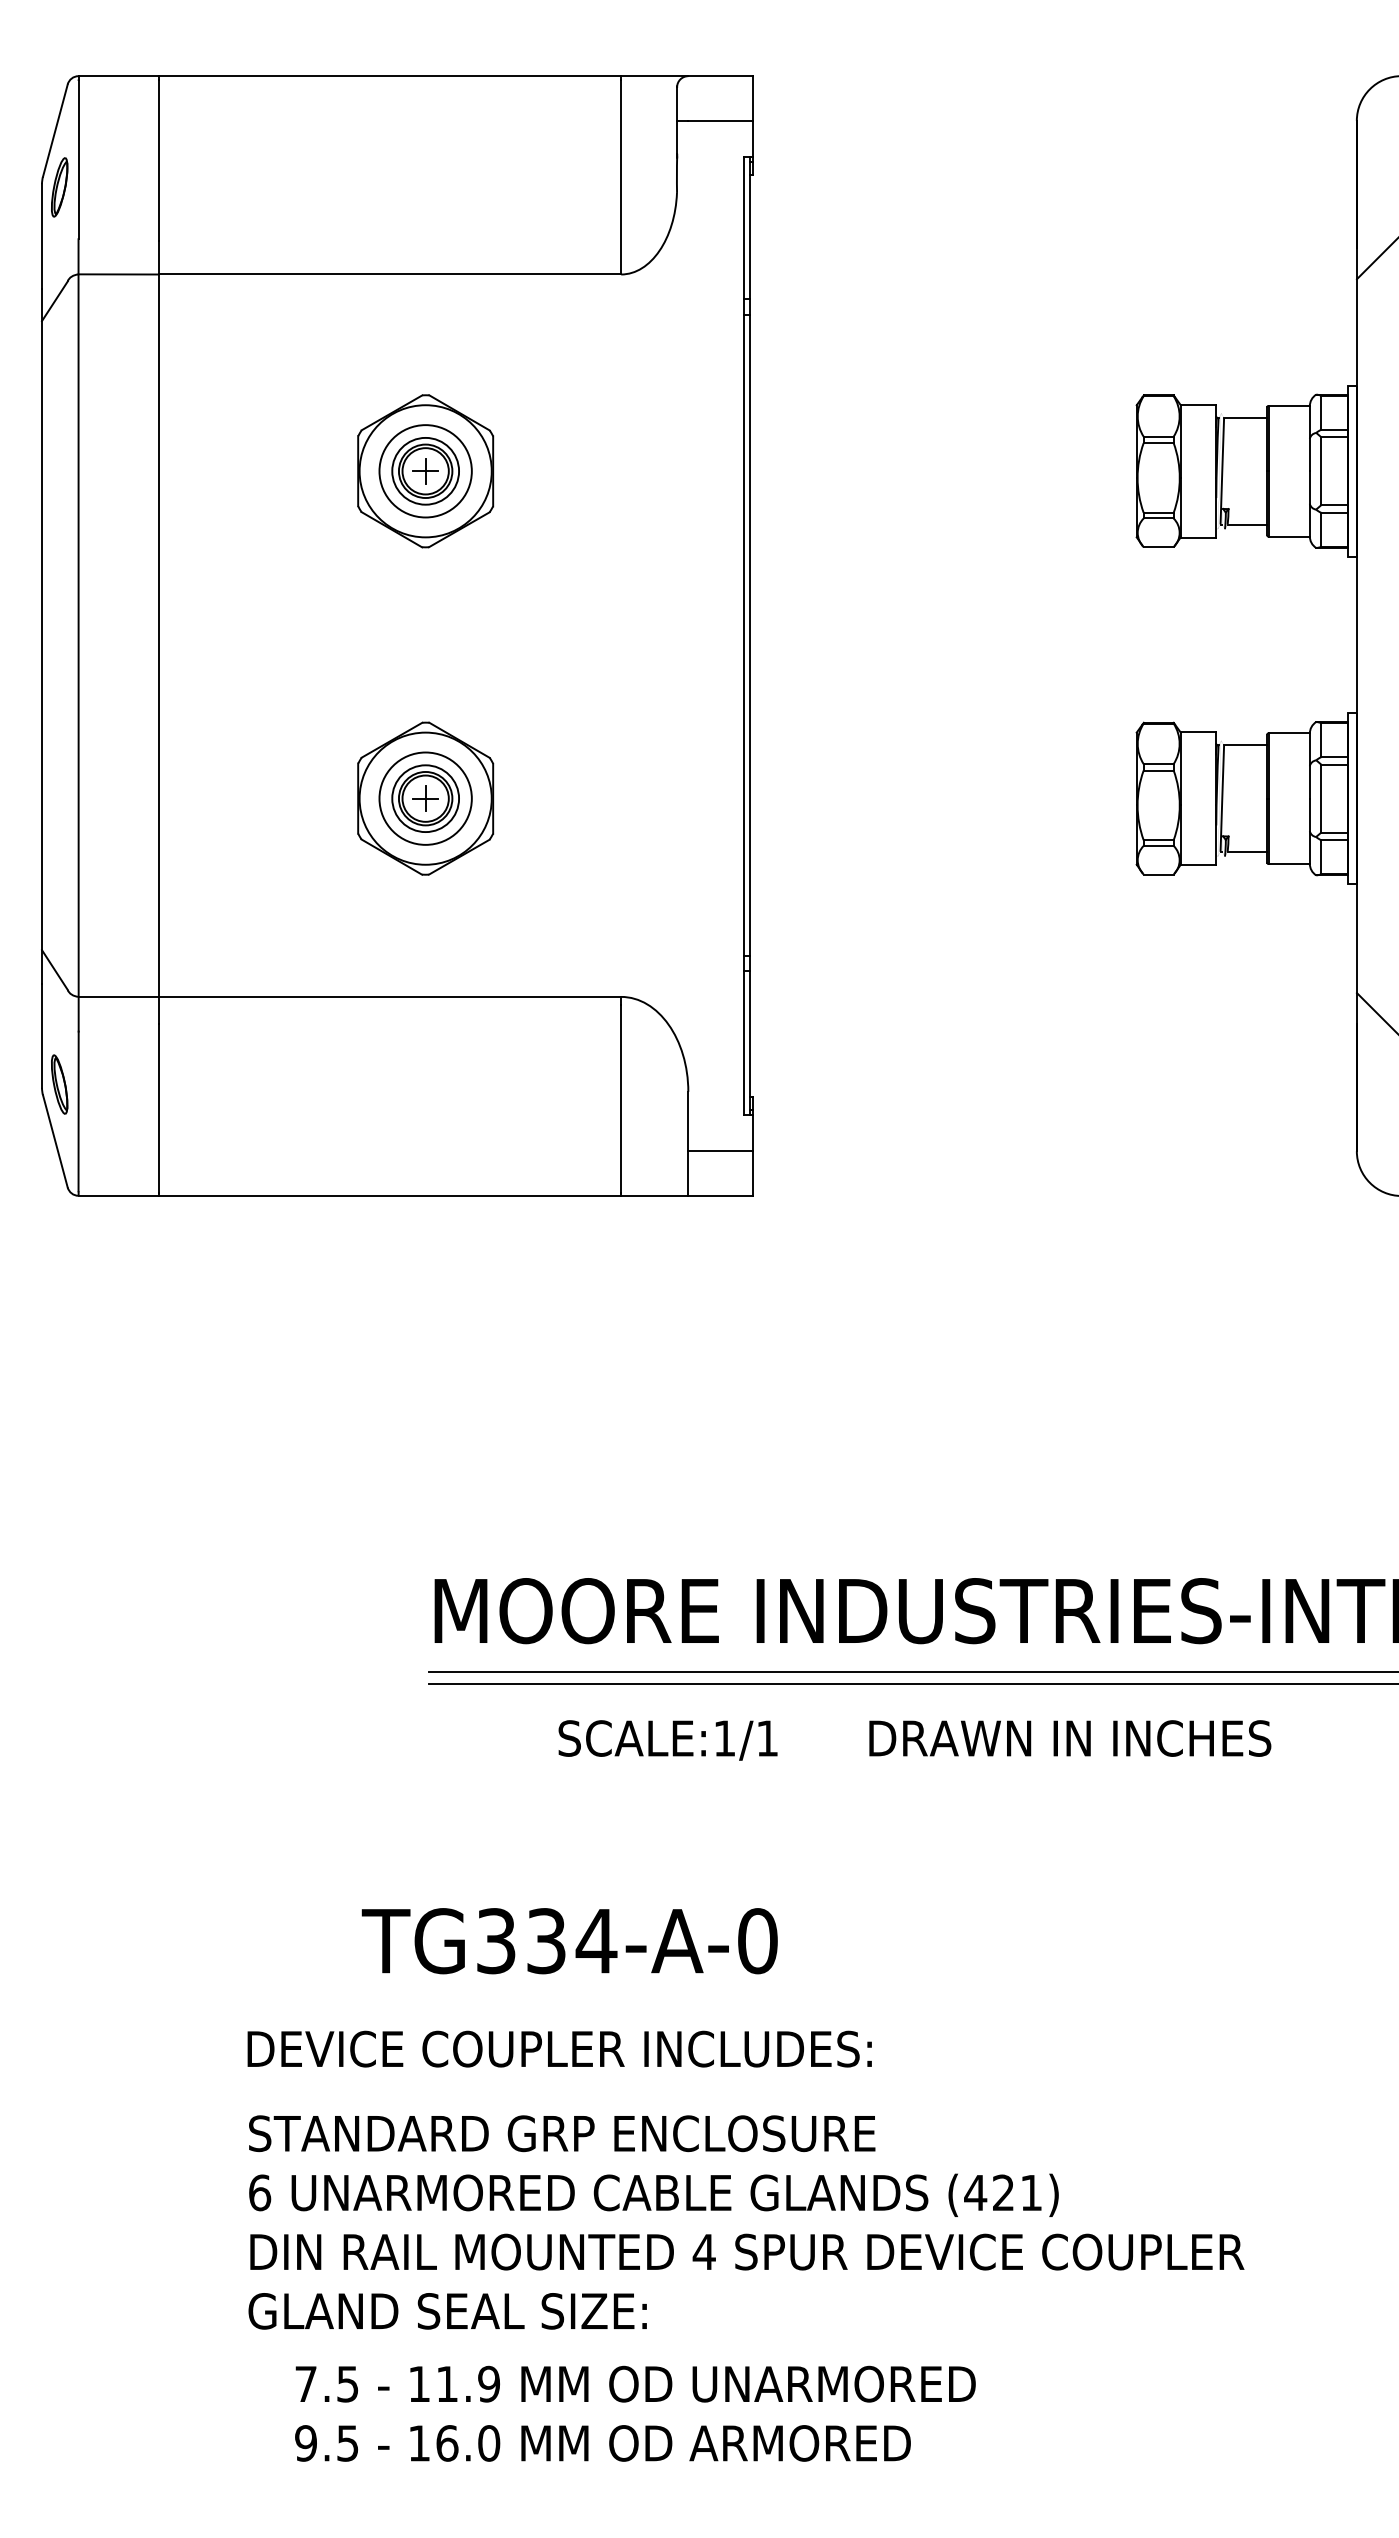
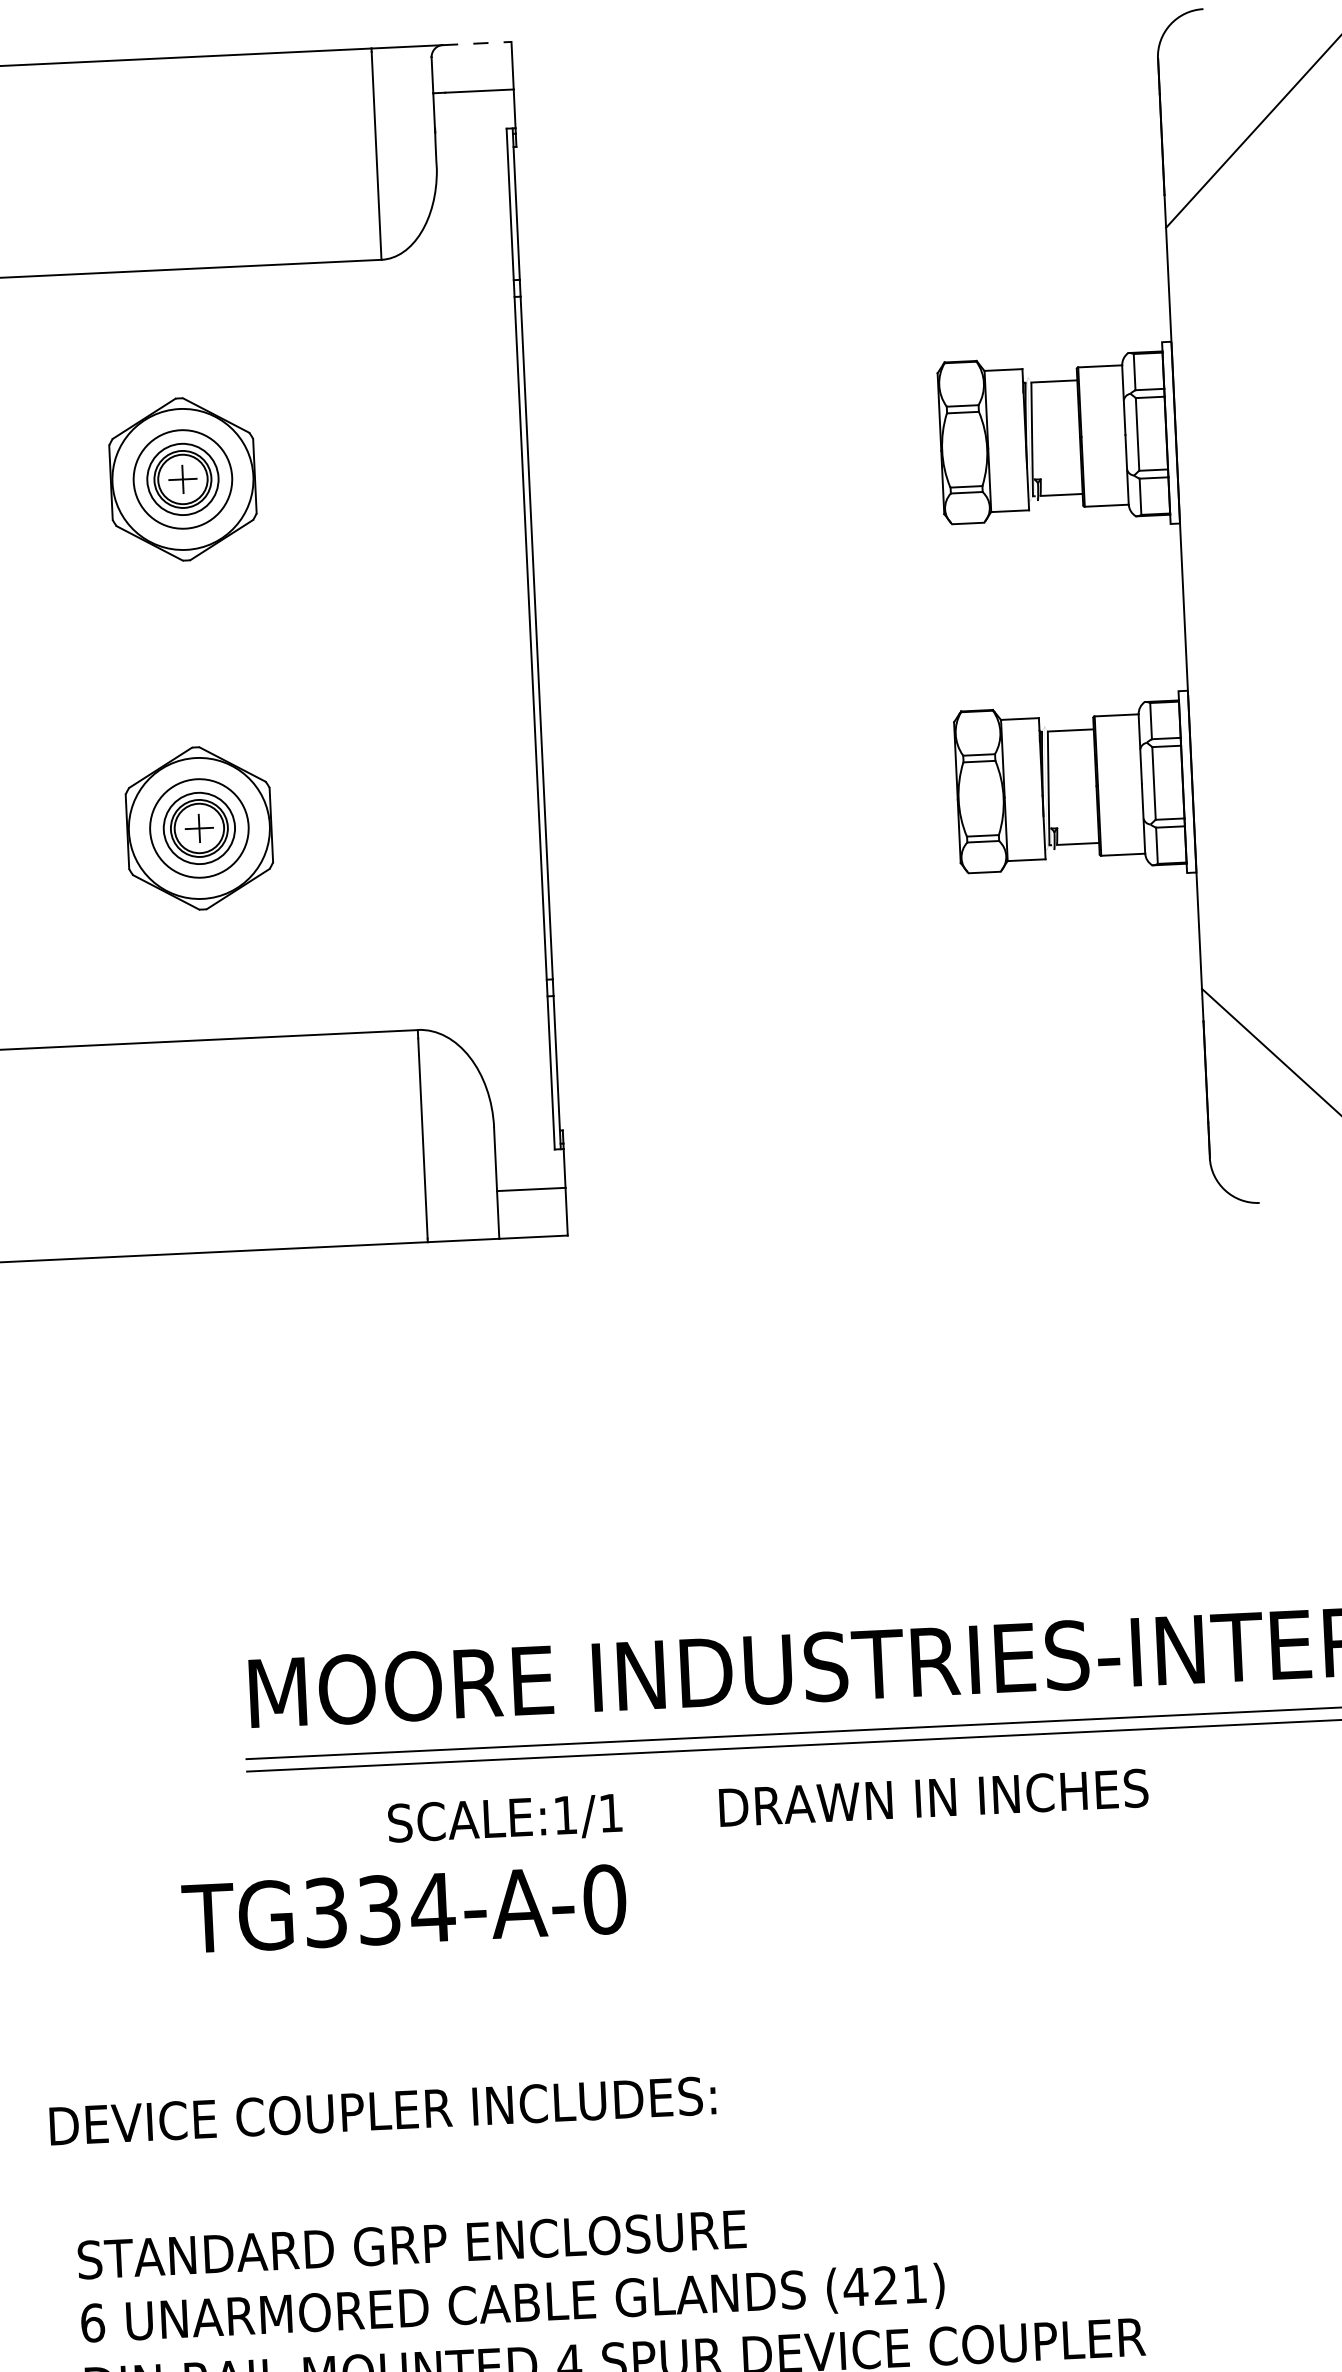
line: (720, 76) -> (477, 43), solid -> dashed
text: (569, 1941) -> (404, 1909), moved
text: (559, 2048) -> (382, 2110), moved

